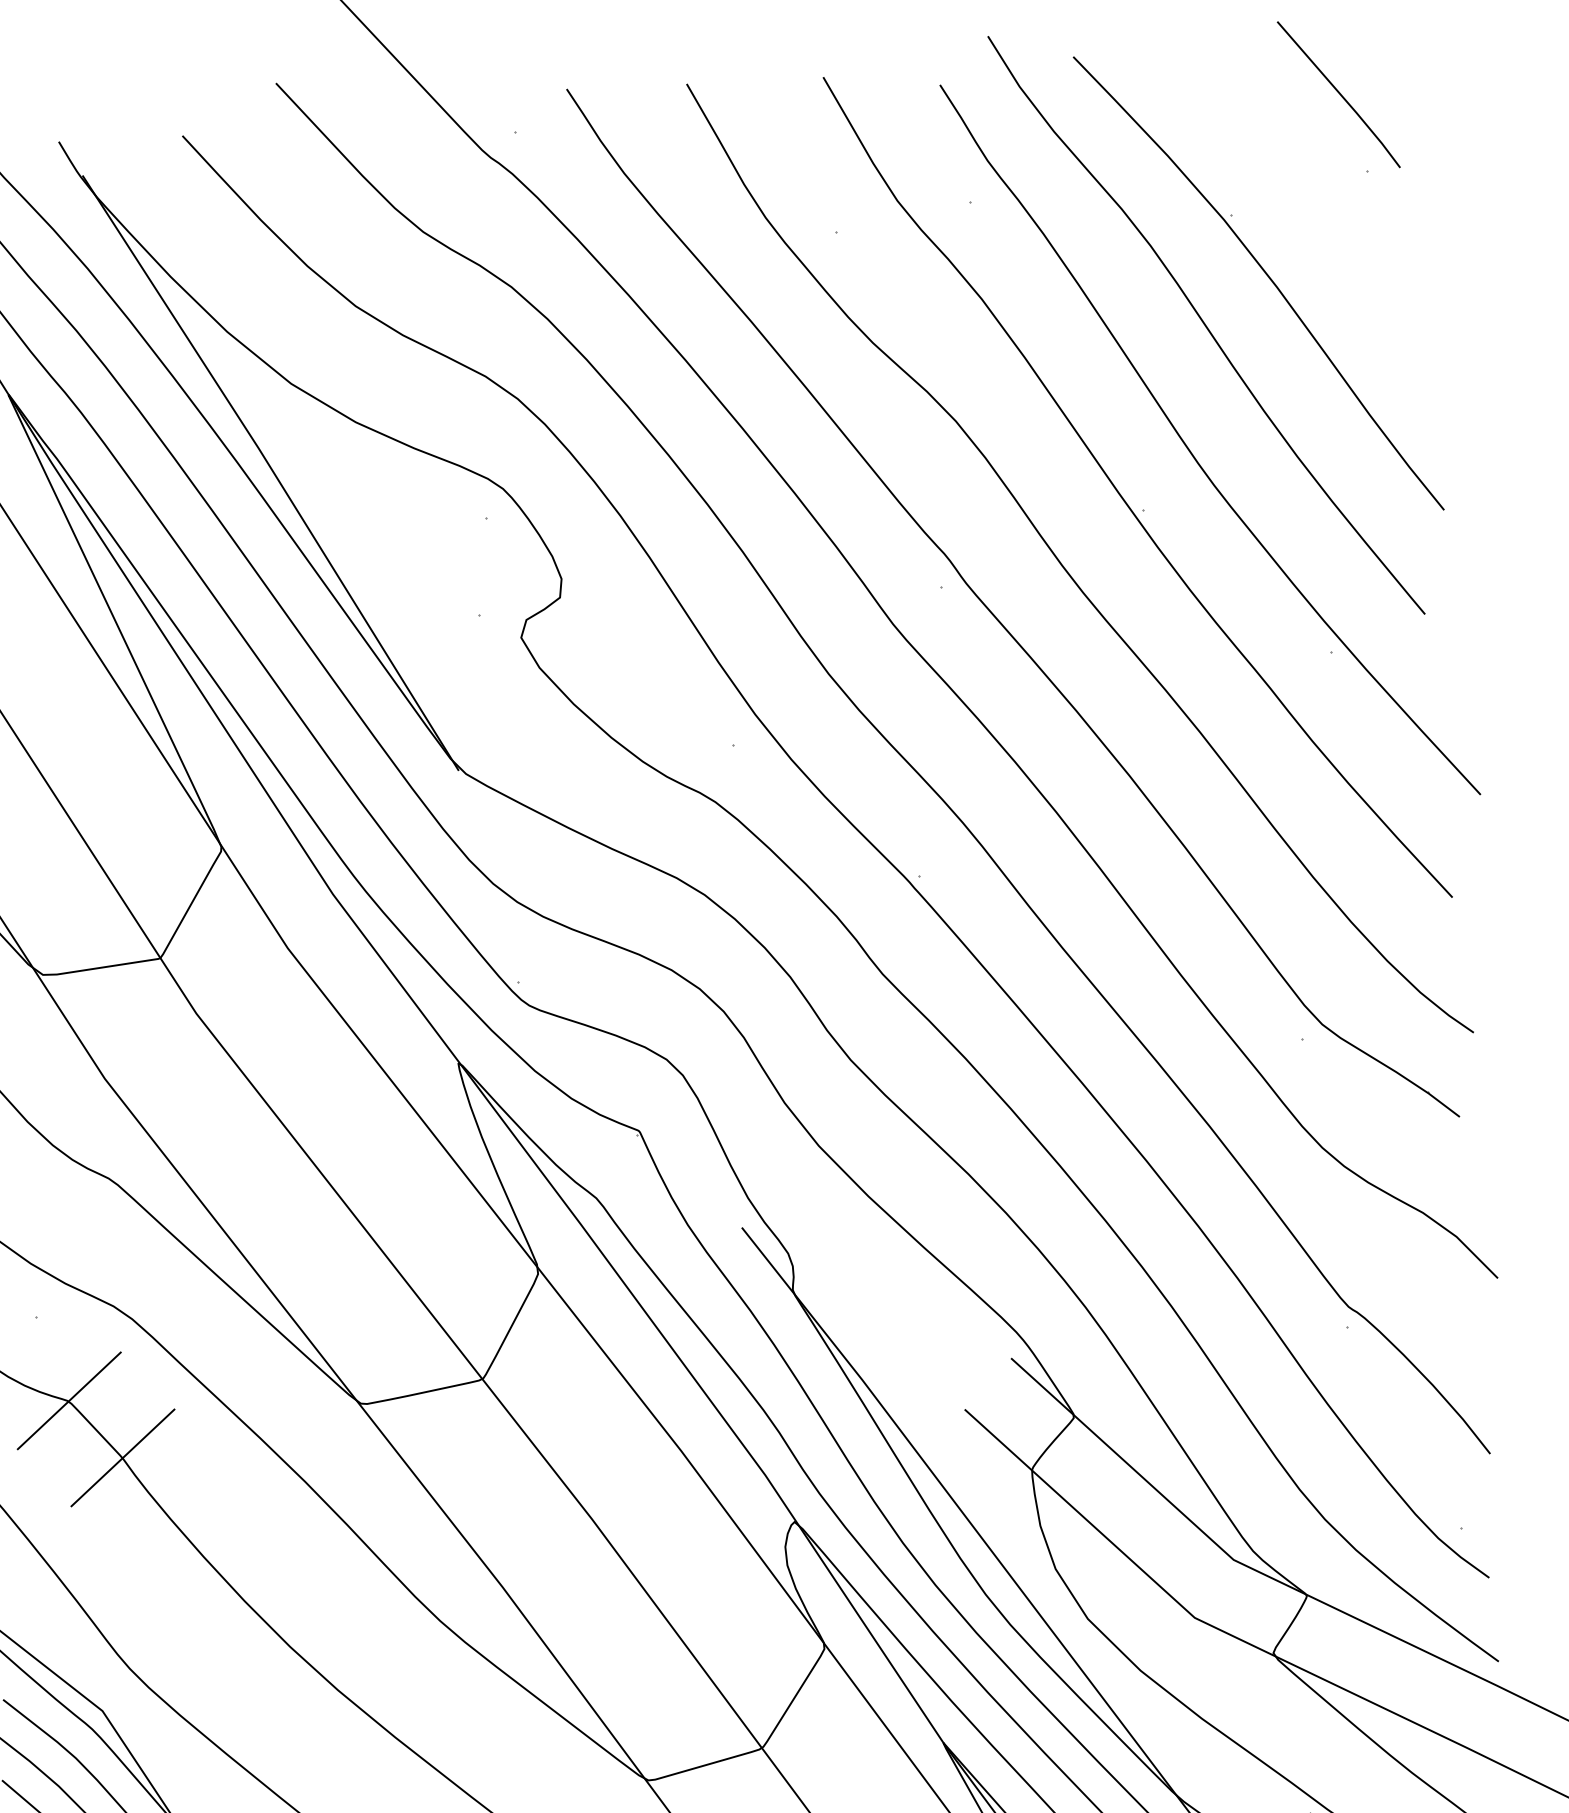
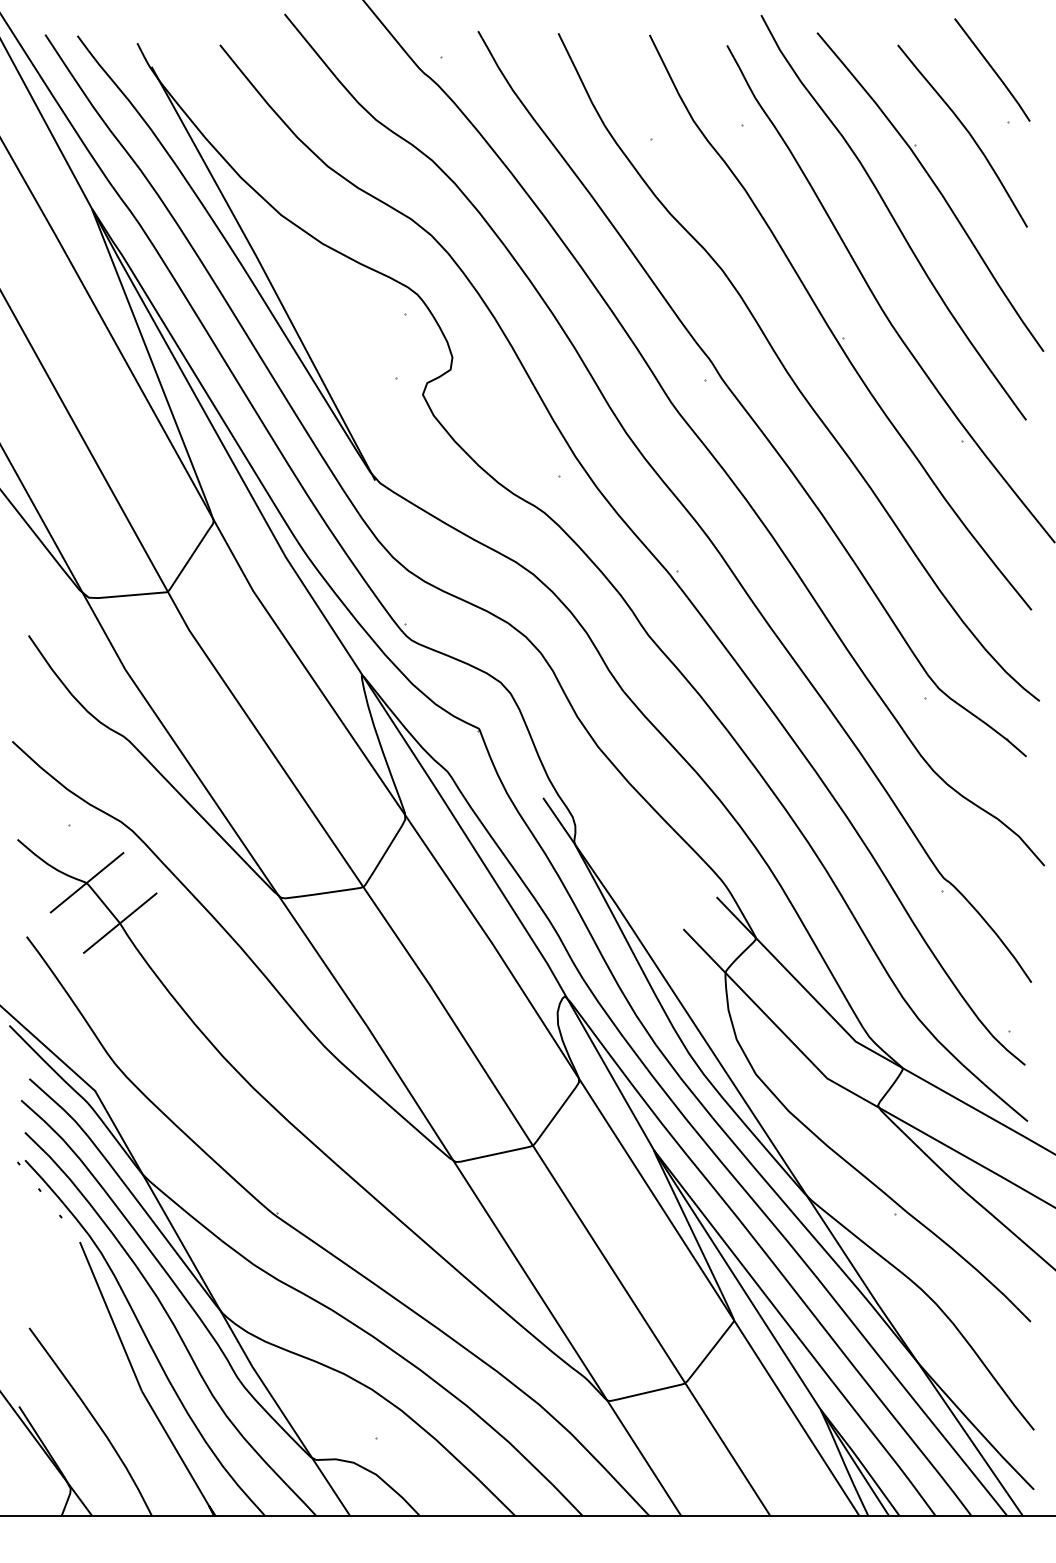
curve: (1306, 189) -> (966, 131), added

